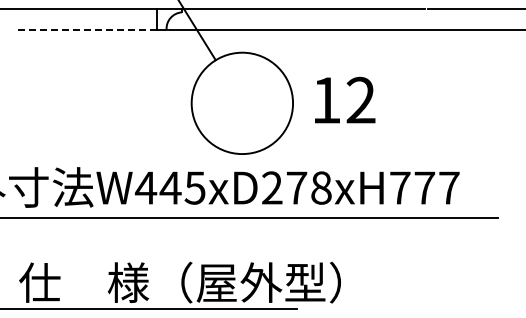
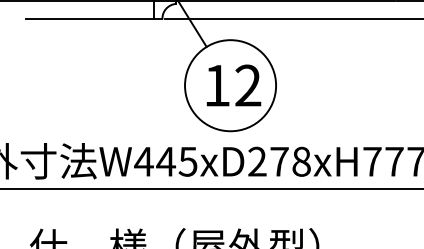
line: (85, 29) -> (89, 19), dashed -> solid
text: (345, 99) -> (234, 84), moved

